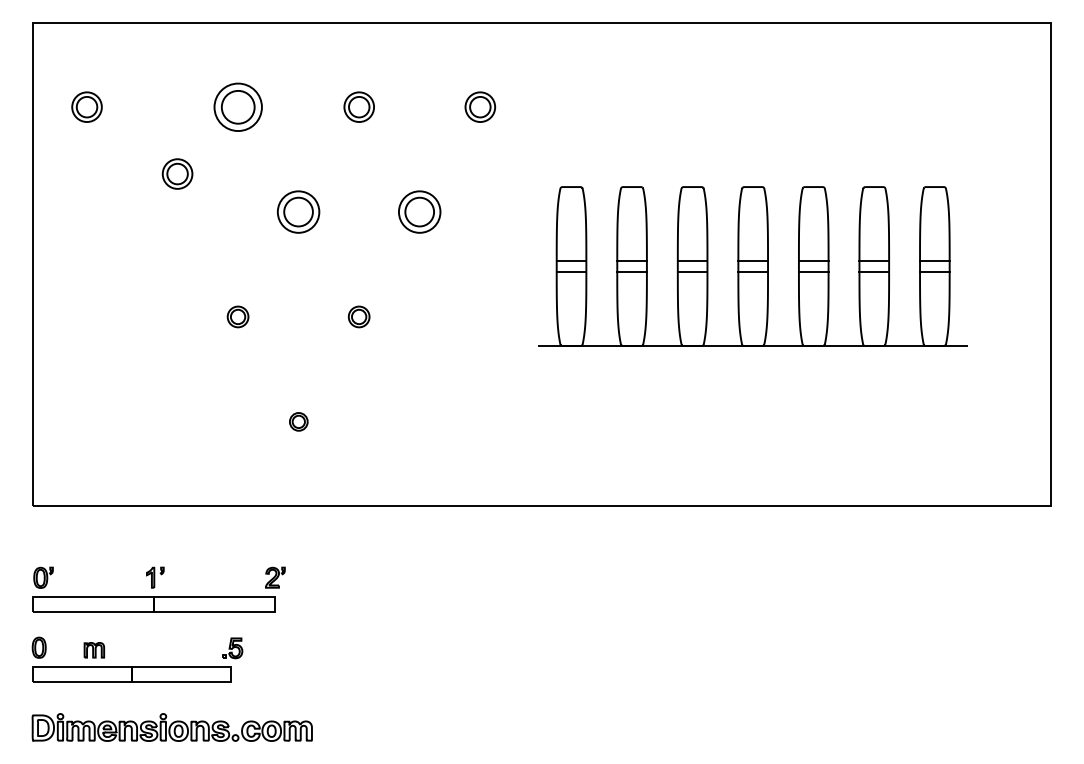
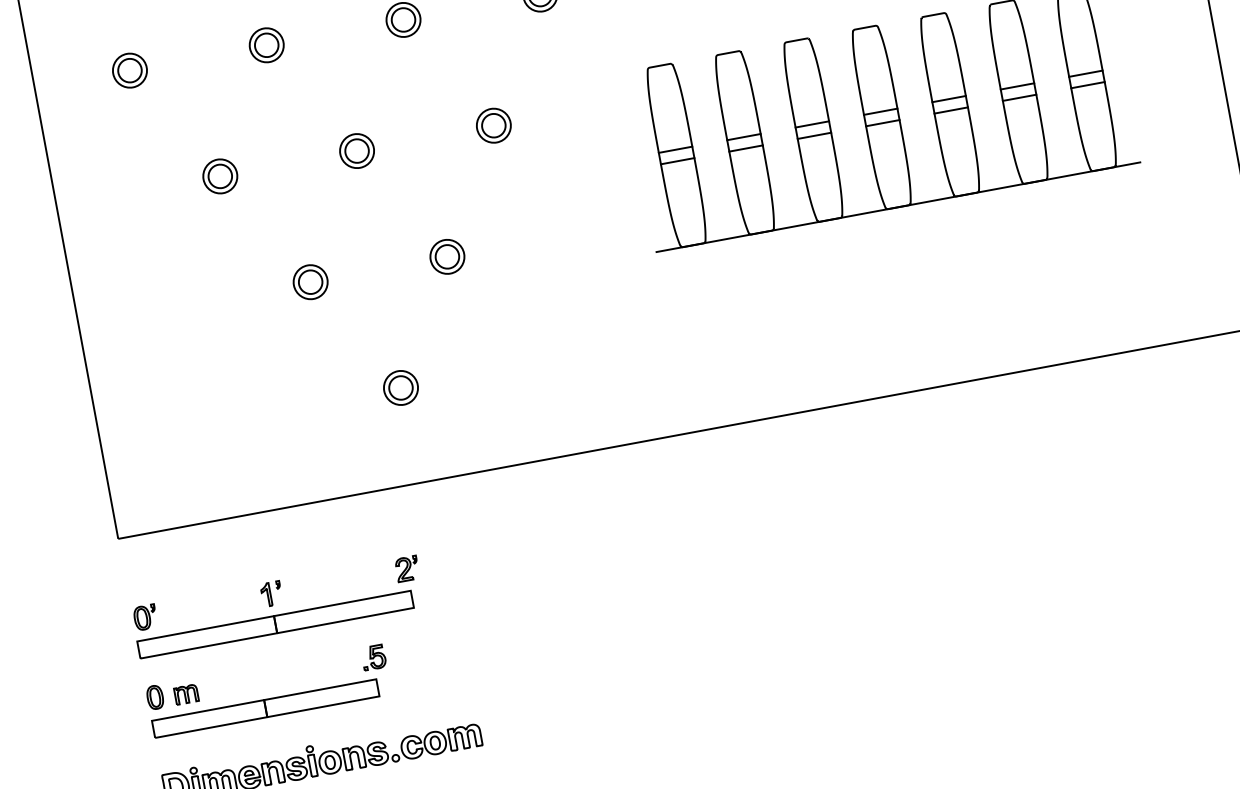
part: (86, 106) -> (129, 69), moved
part: (237, 106) -> (265, 44), size x0.62
part: (177, 173) -> (220, 175), moved
part: (298, 211) -> (356, 150), size x0.71
part: (419, 211) -> (493, 125), size x0.71
part: (237, 316) -> (309, 281), size x1.43
part: (358, 316) -> (446, 256), size x1.43
part: (298, 421) -> (400, 387), size x1.67
part: (93, 650) -> (185, 695), moved

